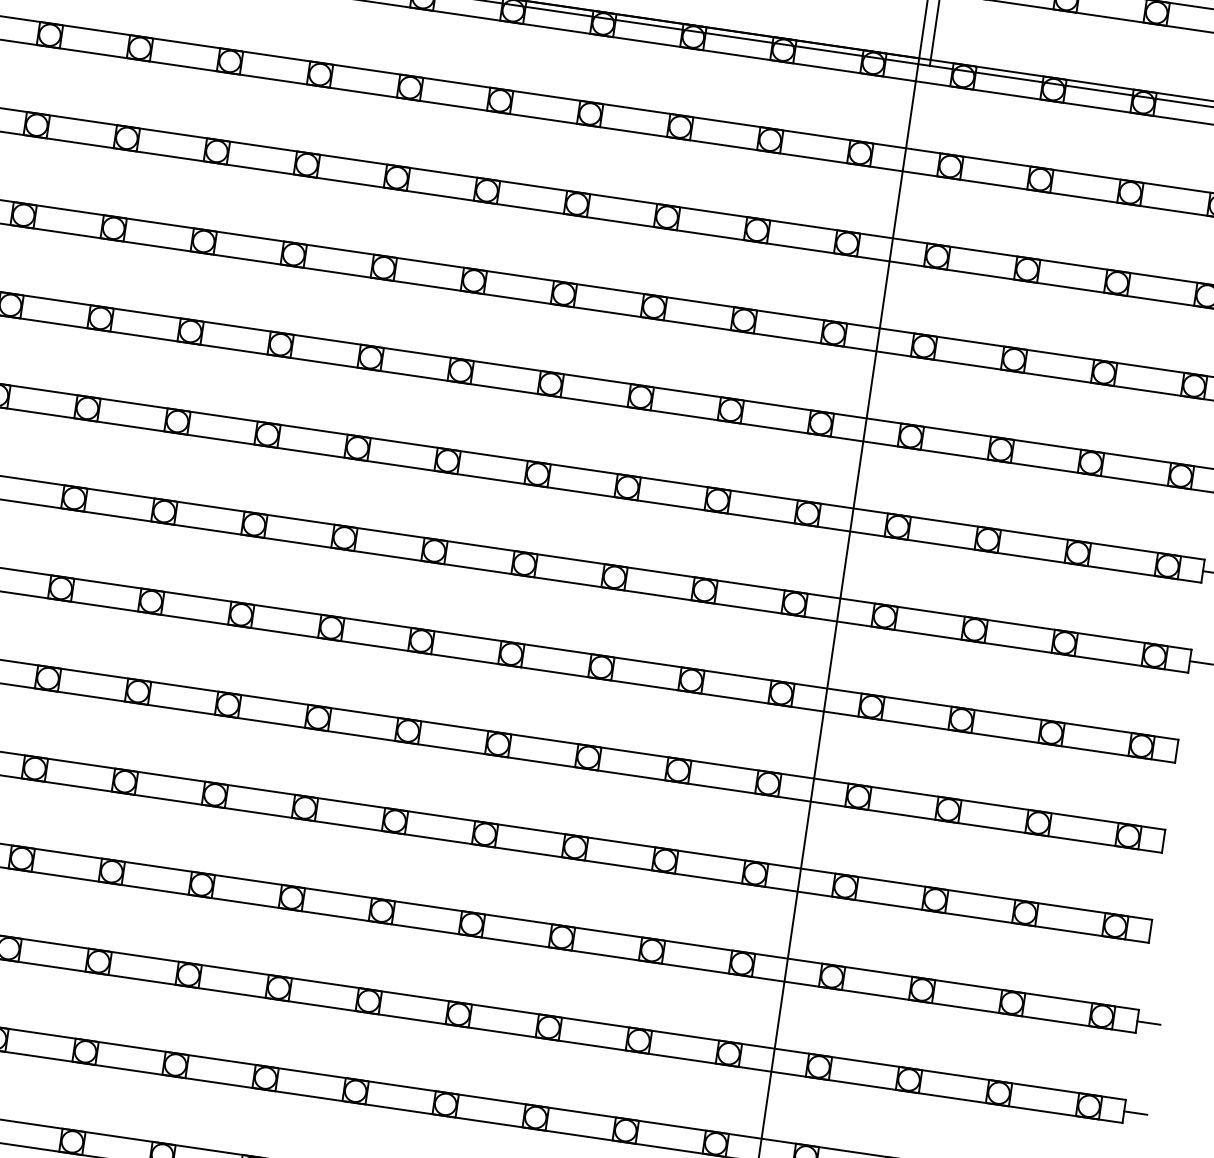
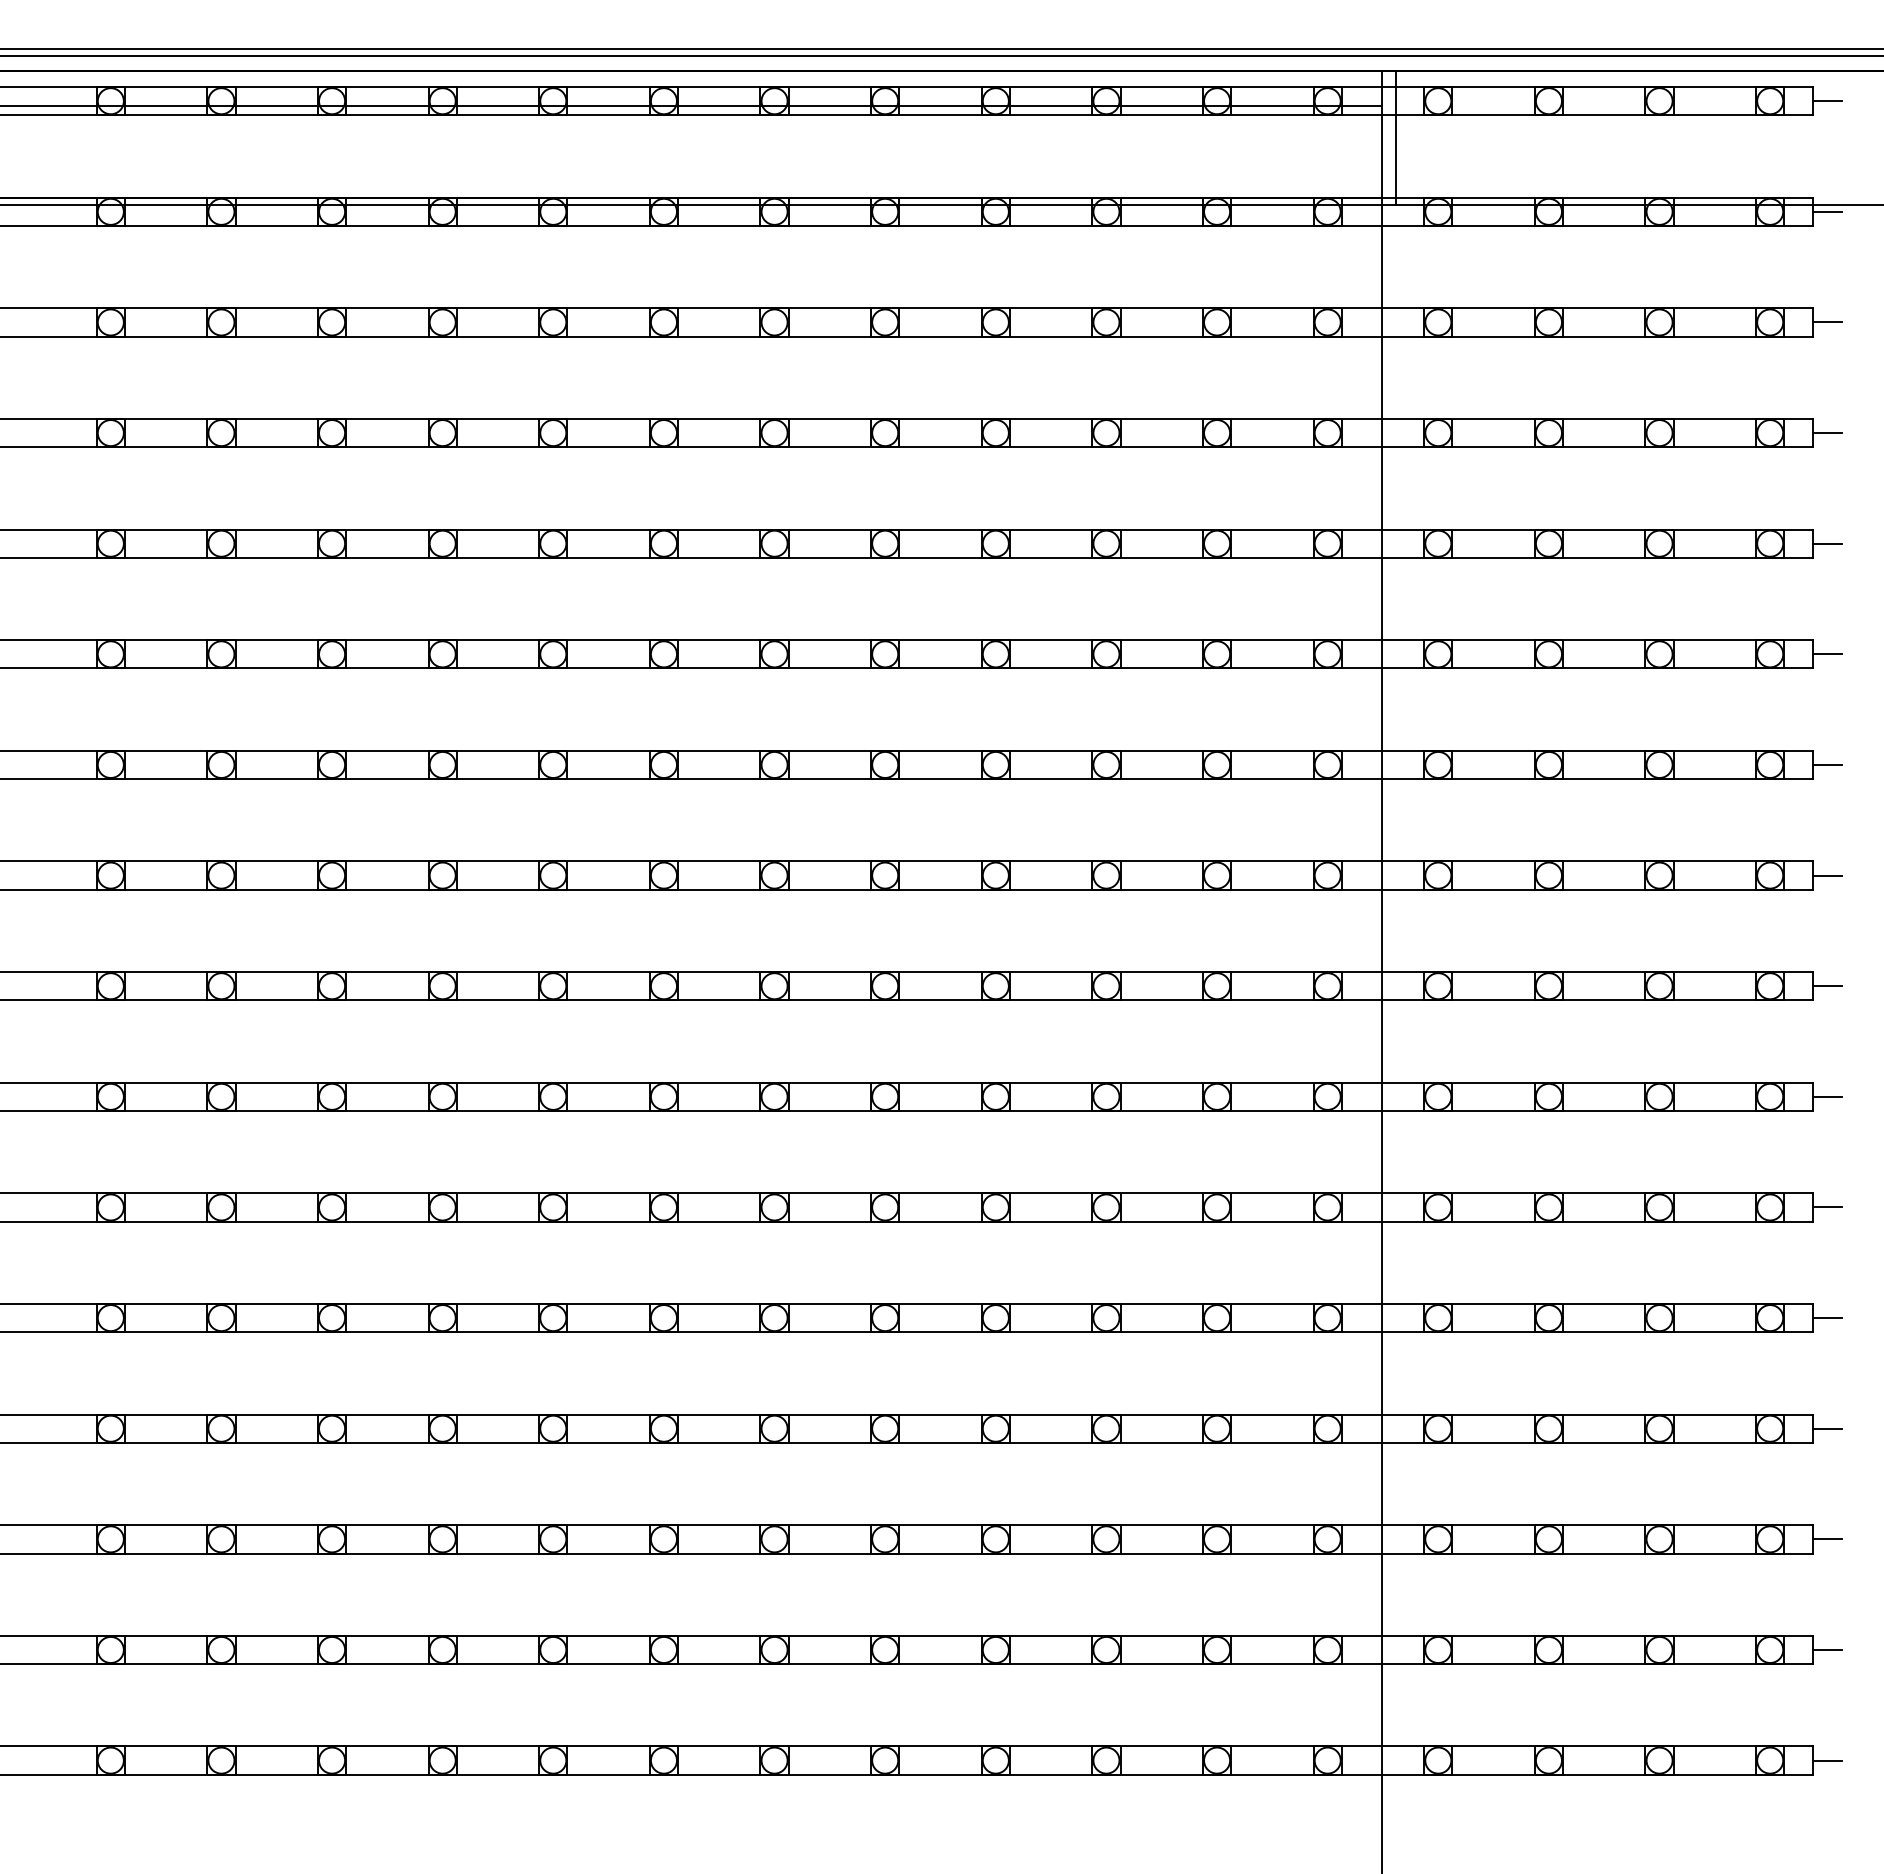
line: (1188, 753) -> (1827, 986), added
line: (1175, 842) -> (1827, 1096), added
line: (1161, 933) -> (1827, 1207), added

